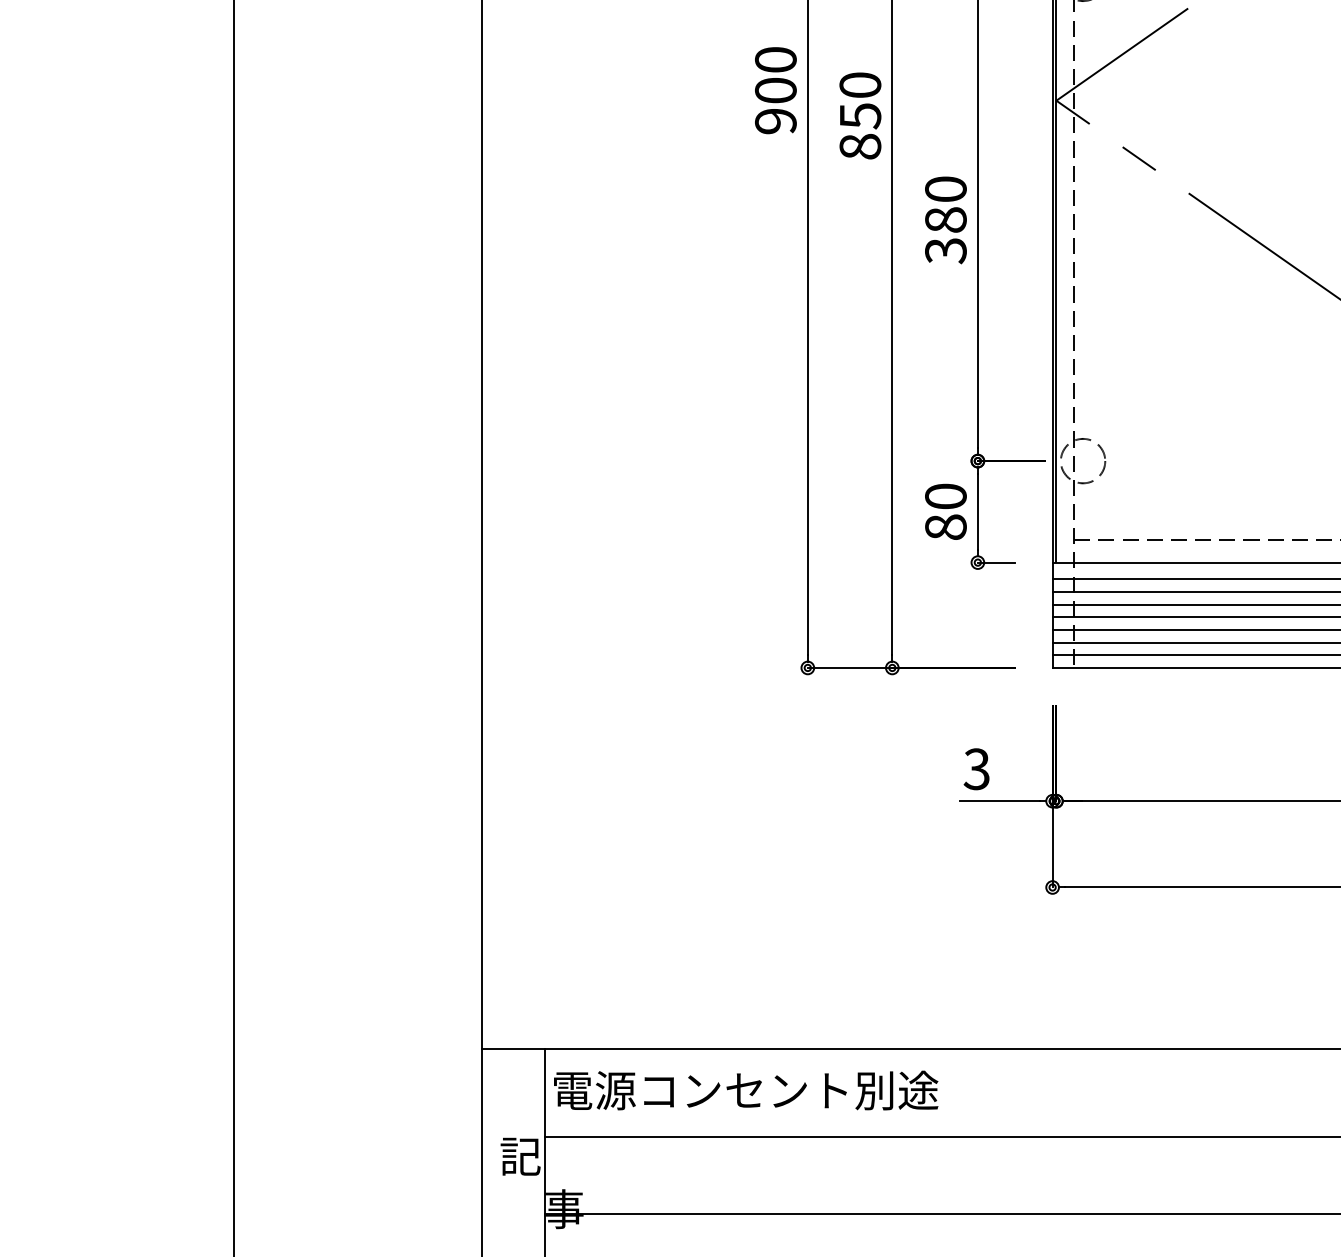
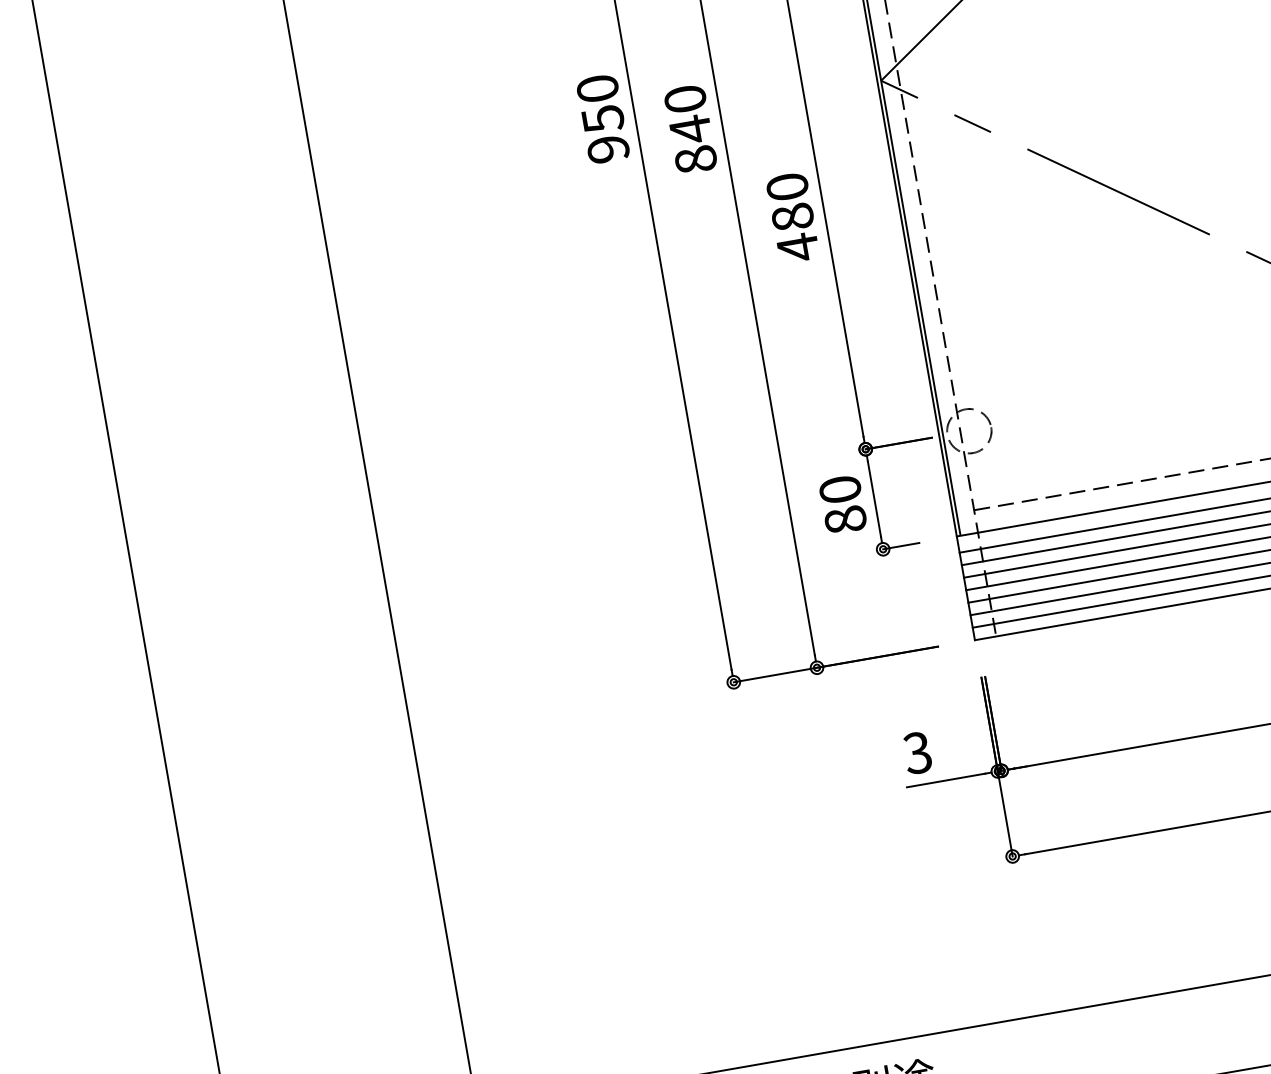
text: (775, 91) -> (602, 119), 900 -> 950
text: (860, 116) -> (690, 129), 850 -> 840
text: (945, 250) -> (797, 247), 380 -> 480

